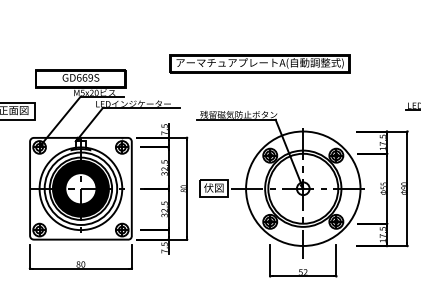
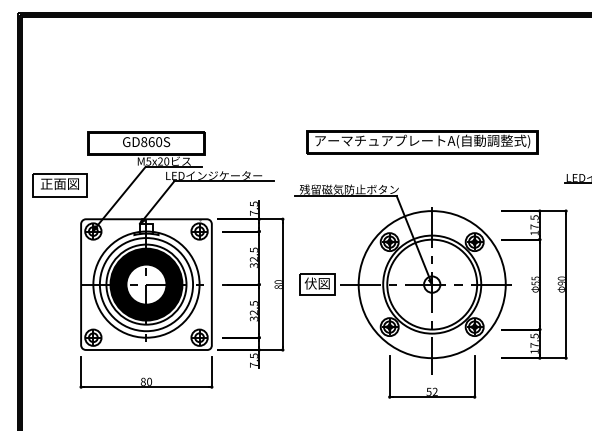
part: (259, 64) -> (422, 142), moved
text: (84, 77) -> (151, 141), GD669S -> GD860S

